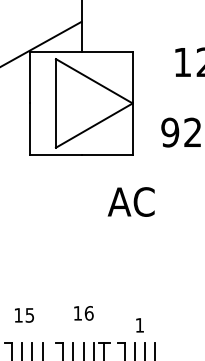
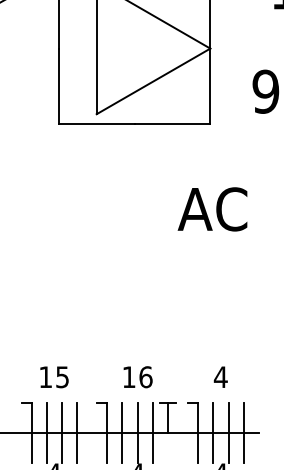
text: (130, 201) -> (211, 208), moved
text: (83, 313) -> (137, 377), moved
text: (24, 315) -> (54, 377), moved
text: (139, 325) -> (220, 377), 1 -> 4

